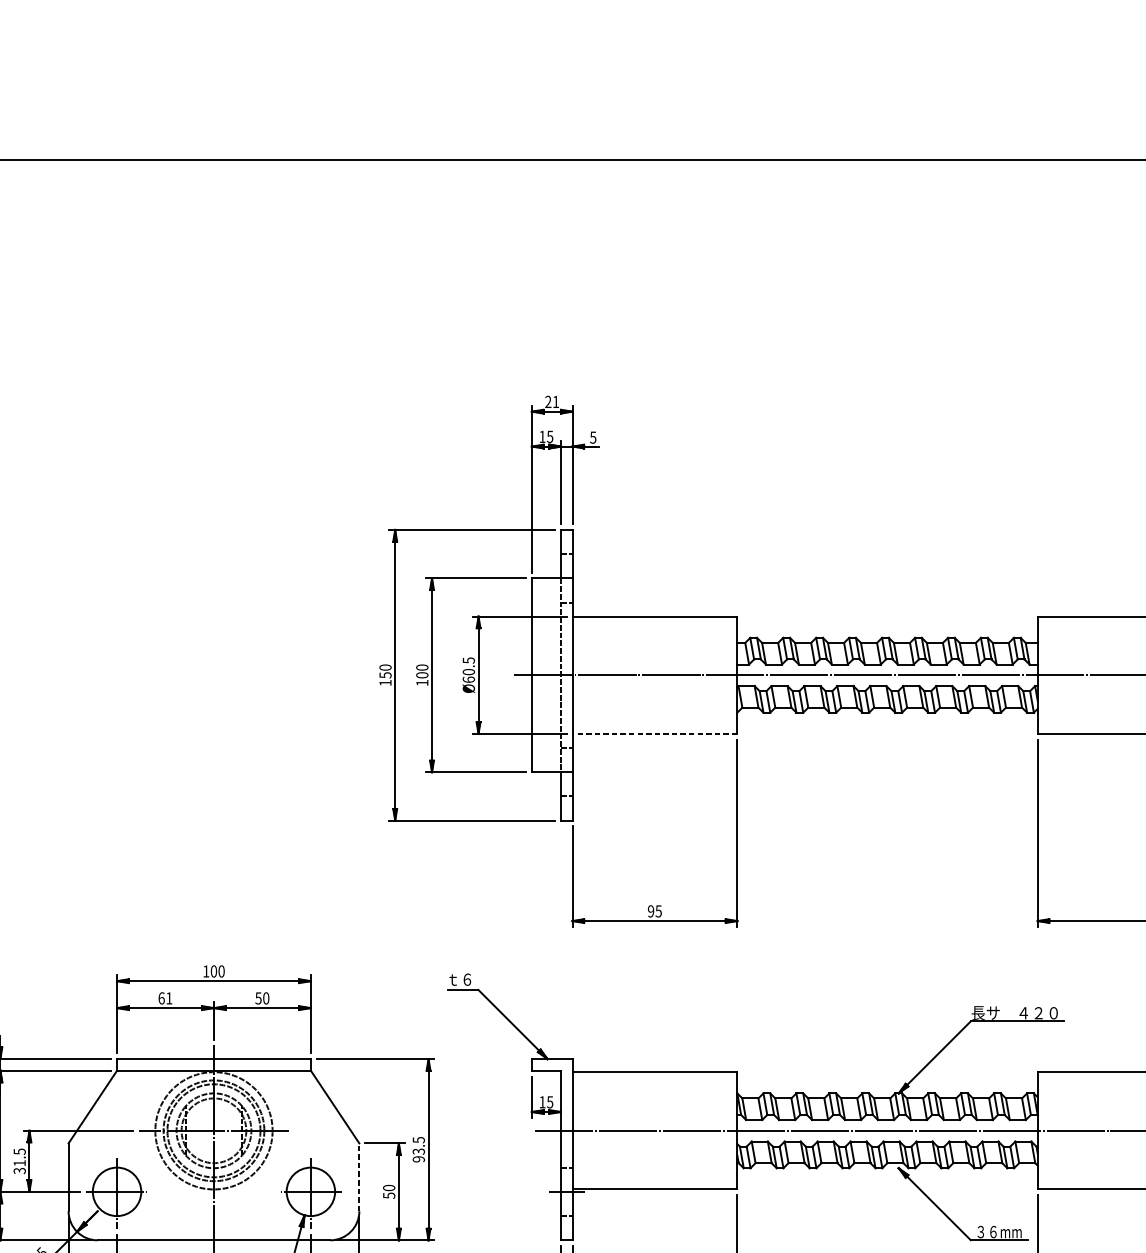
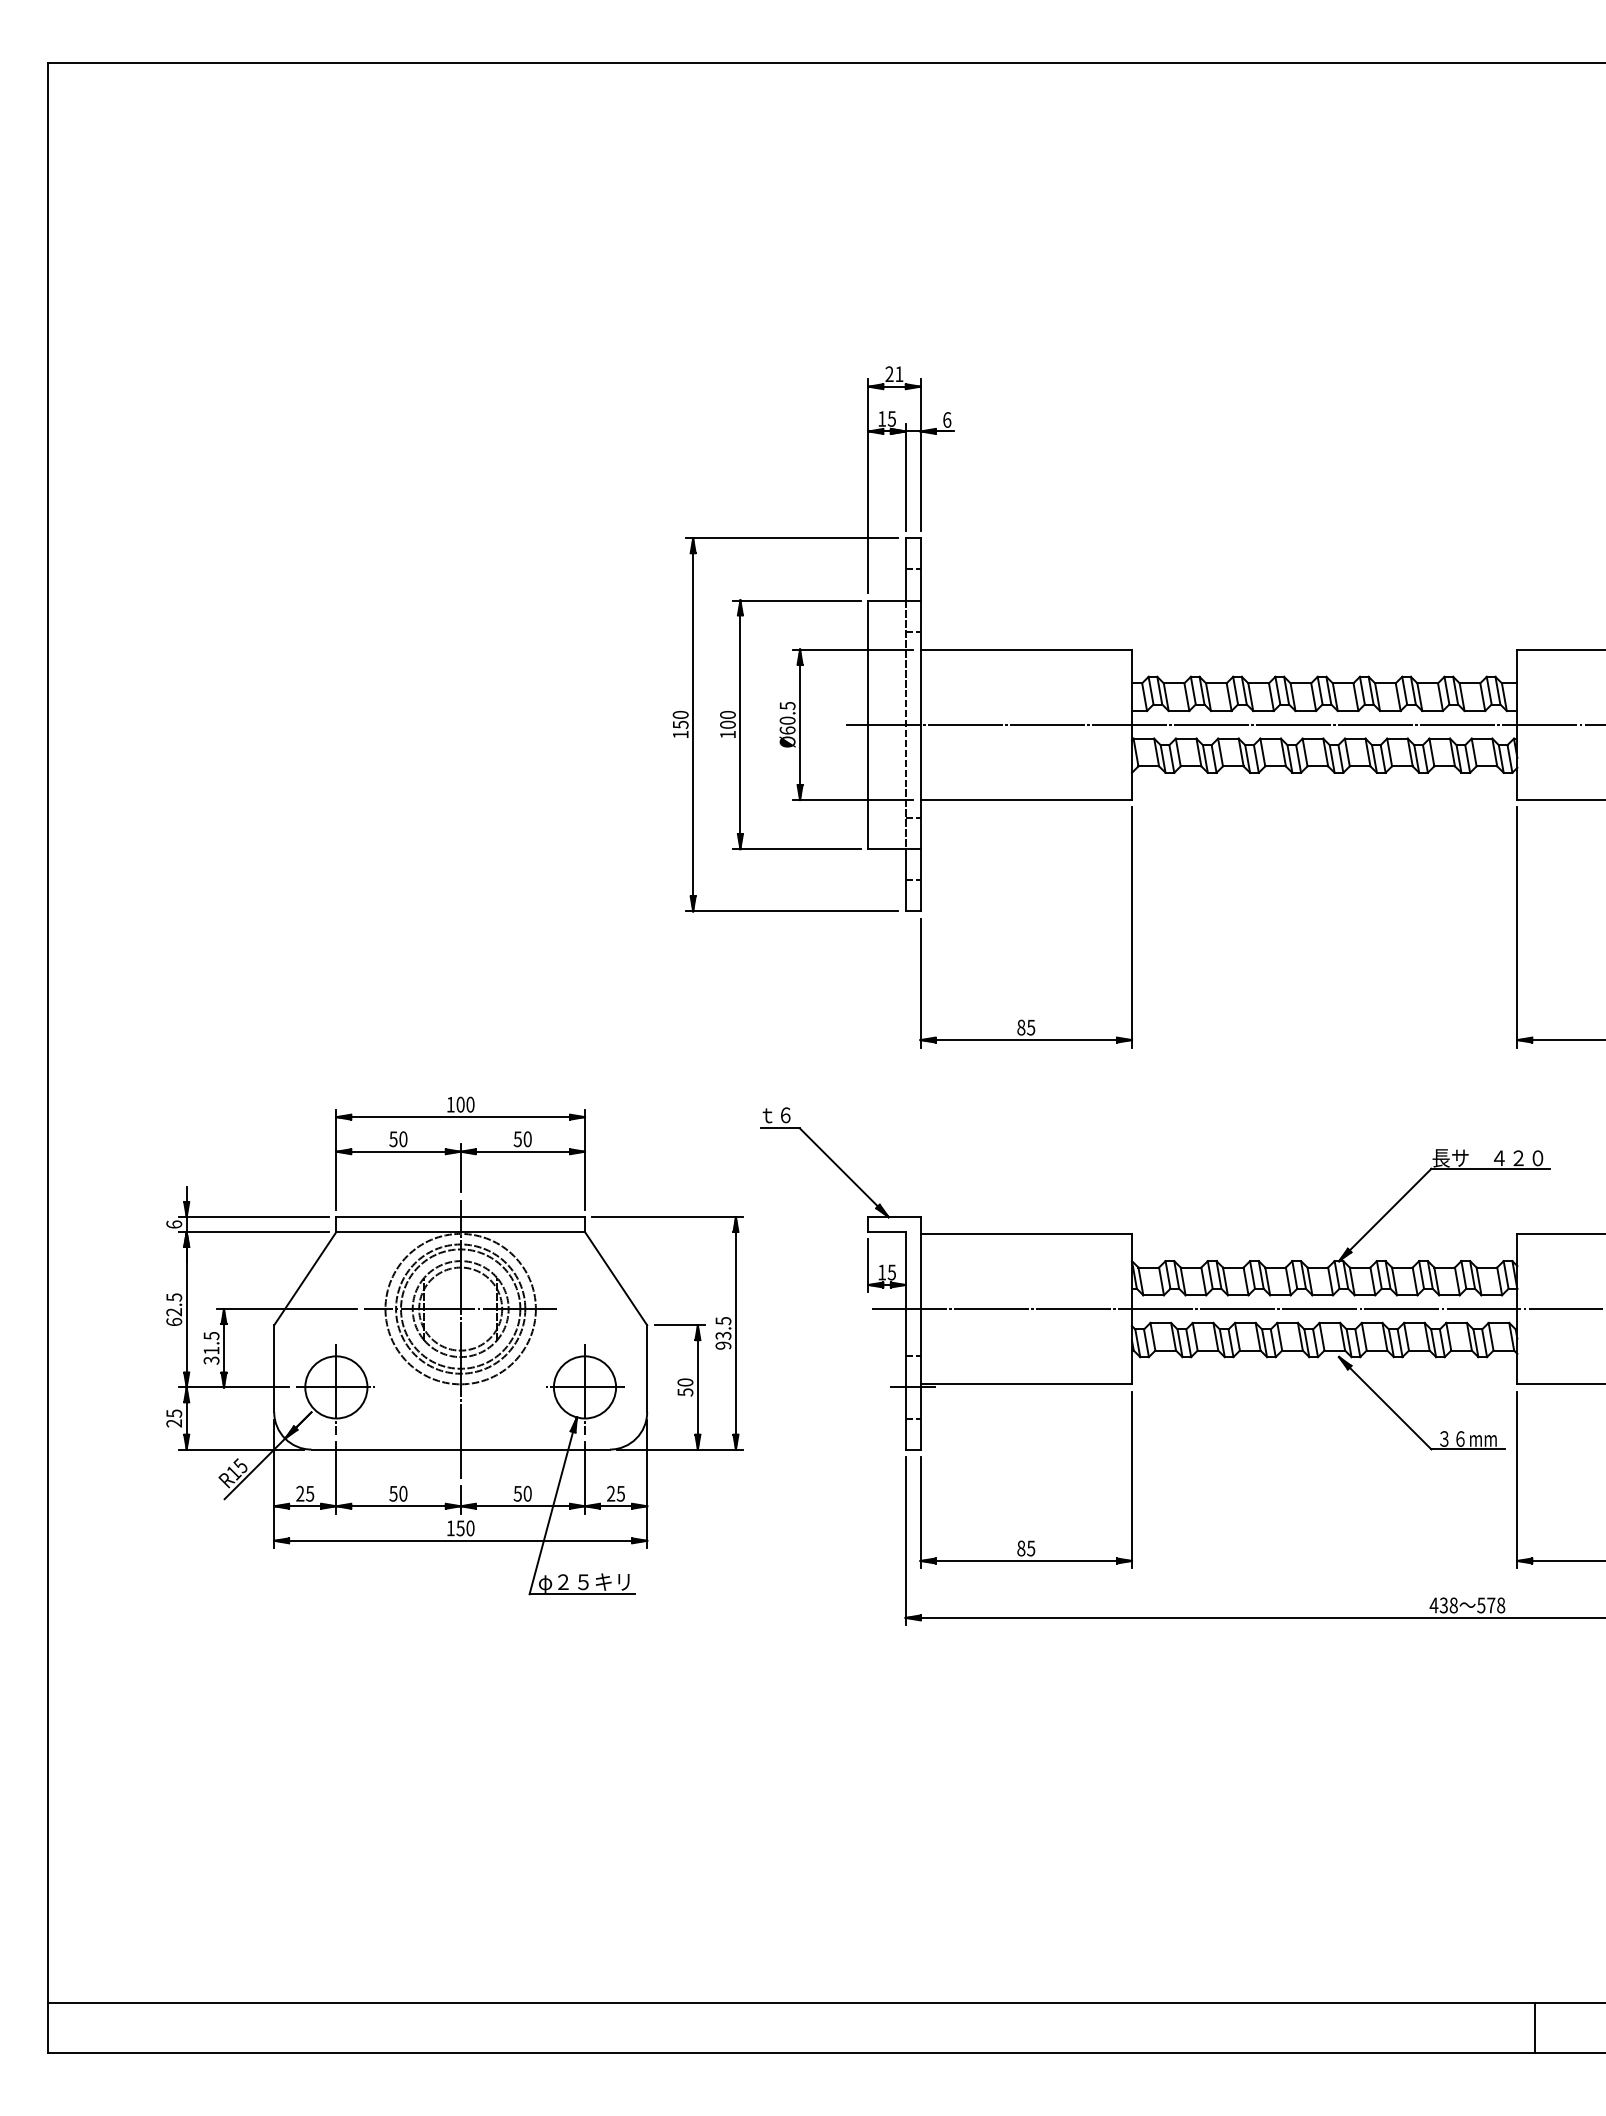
text: (593, 437) -> (947, 419), 5 -> 6
line: (655, 734) -> (1026, 800), dashed -> solid
text: (651, 911) -> (1021, 1027), 95 -> 85
text: (165, 998) -> (398, 1139), 61 -> 50
line: (359, 1177) -> (647, 1368), dashed -> solid

